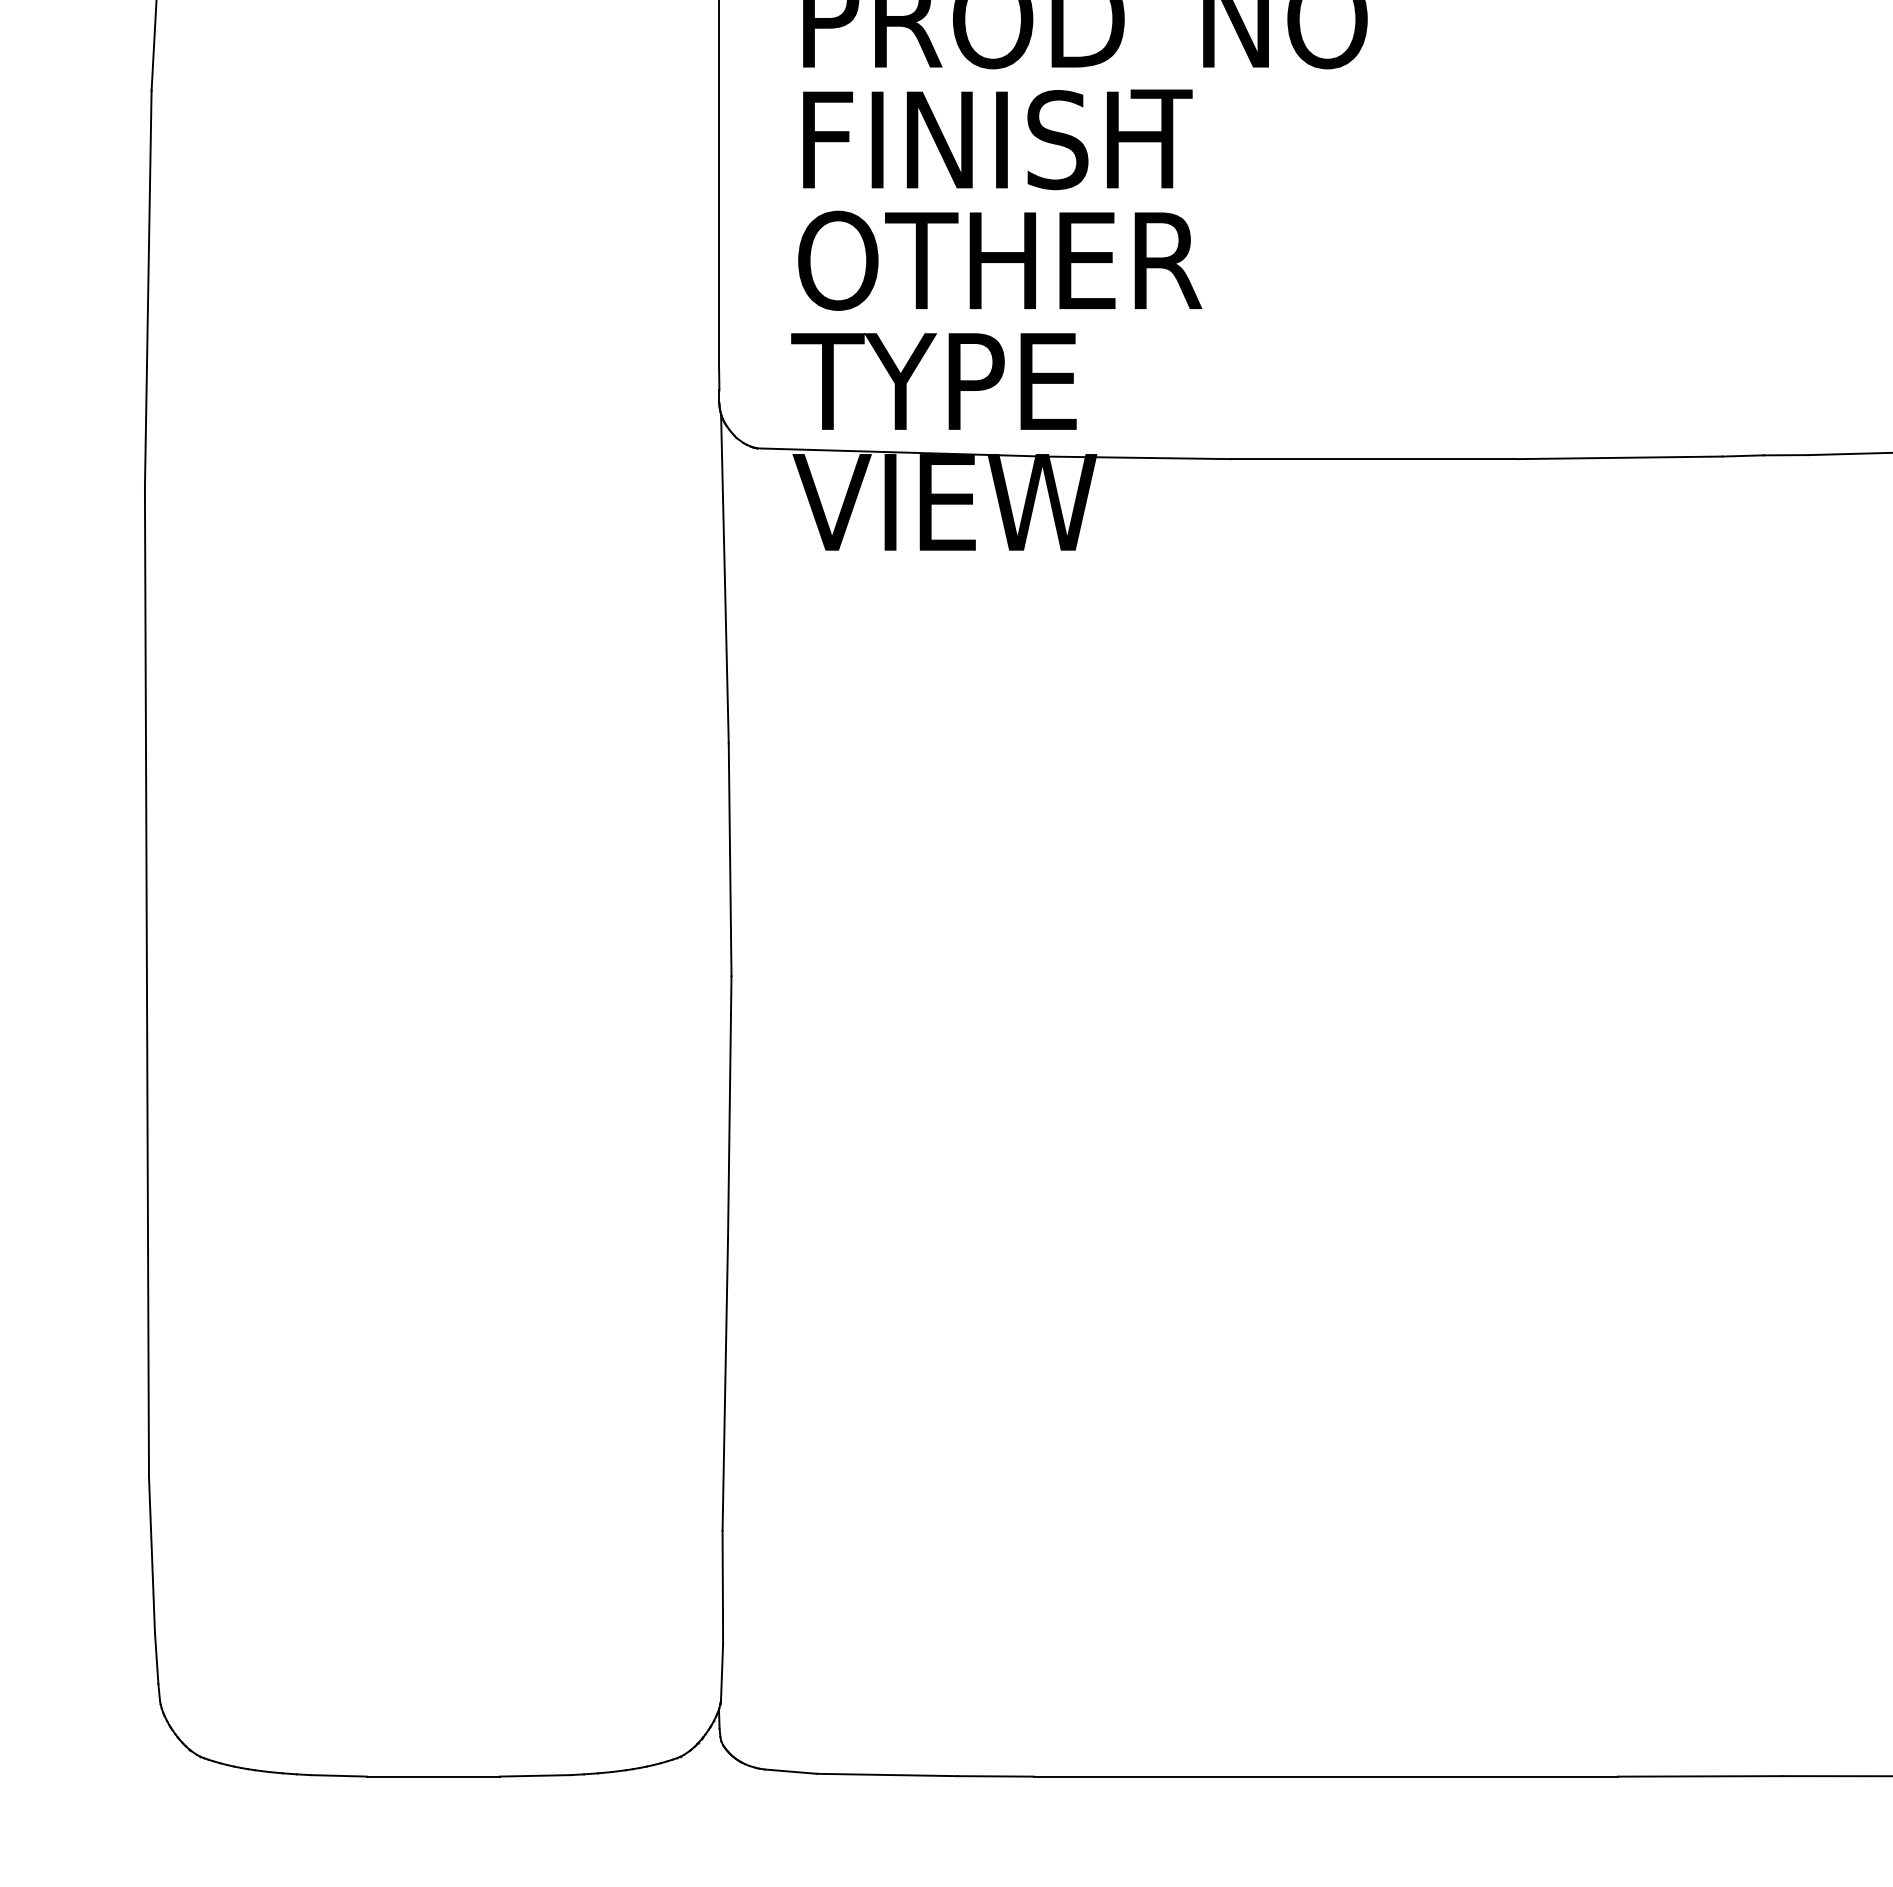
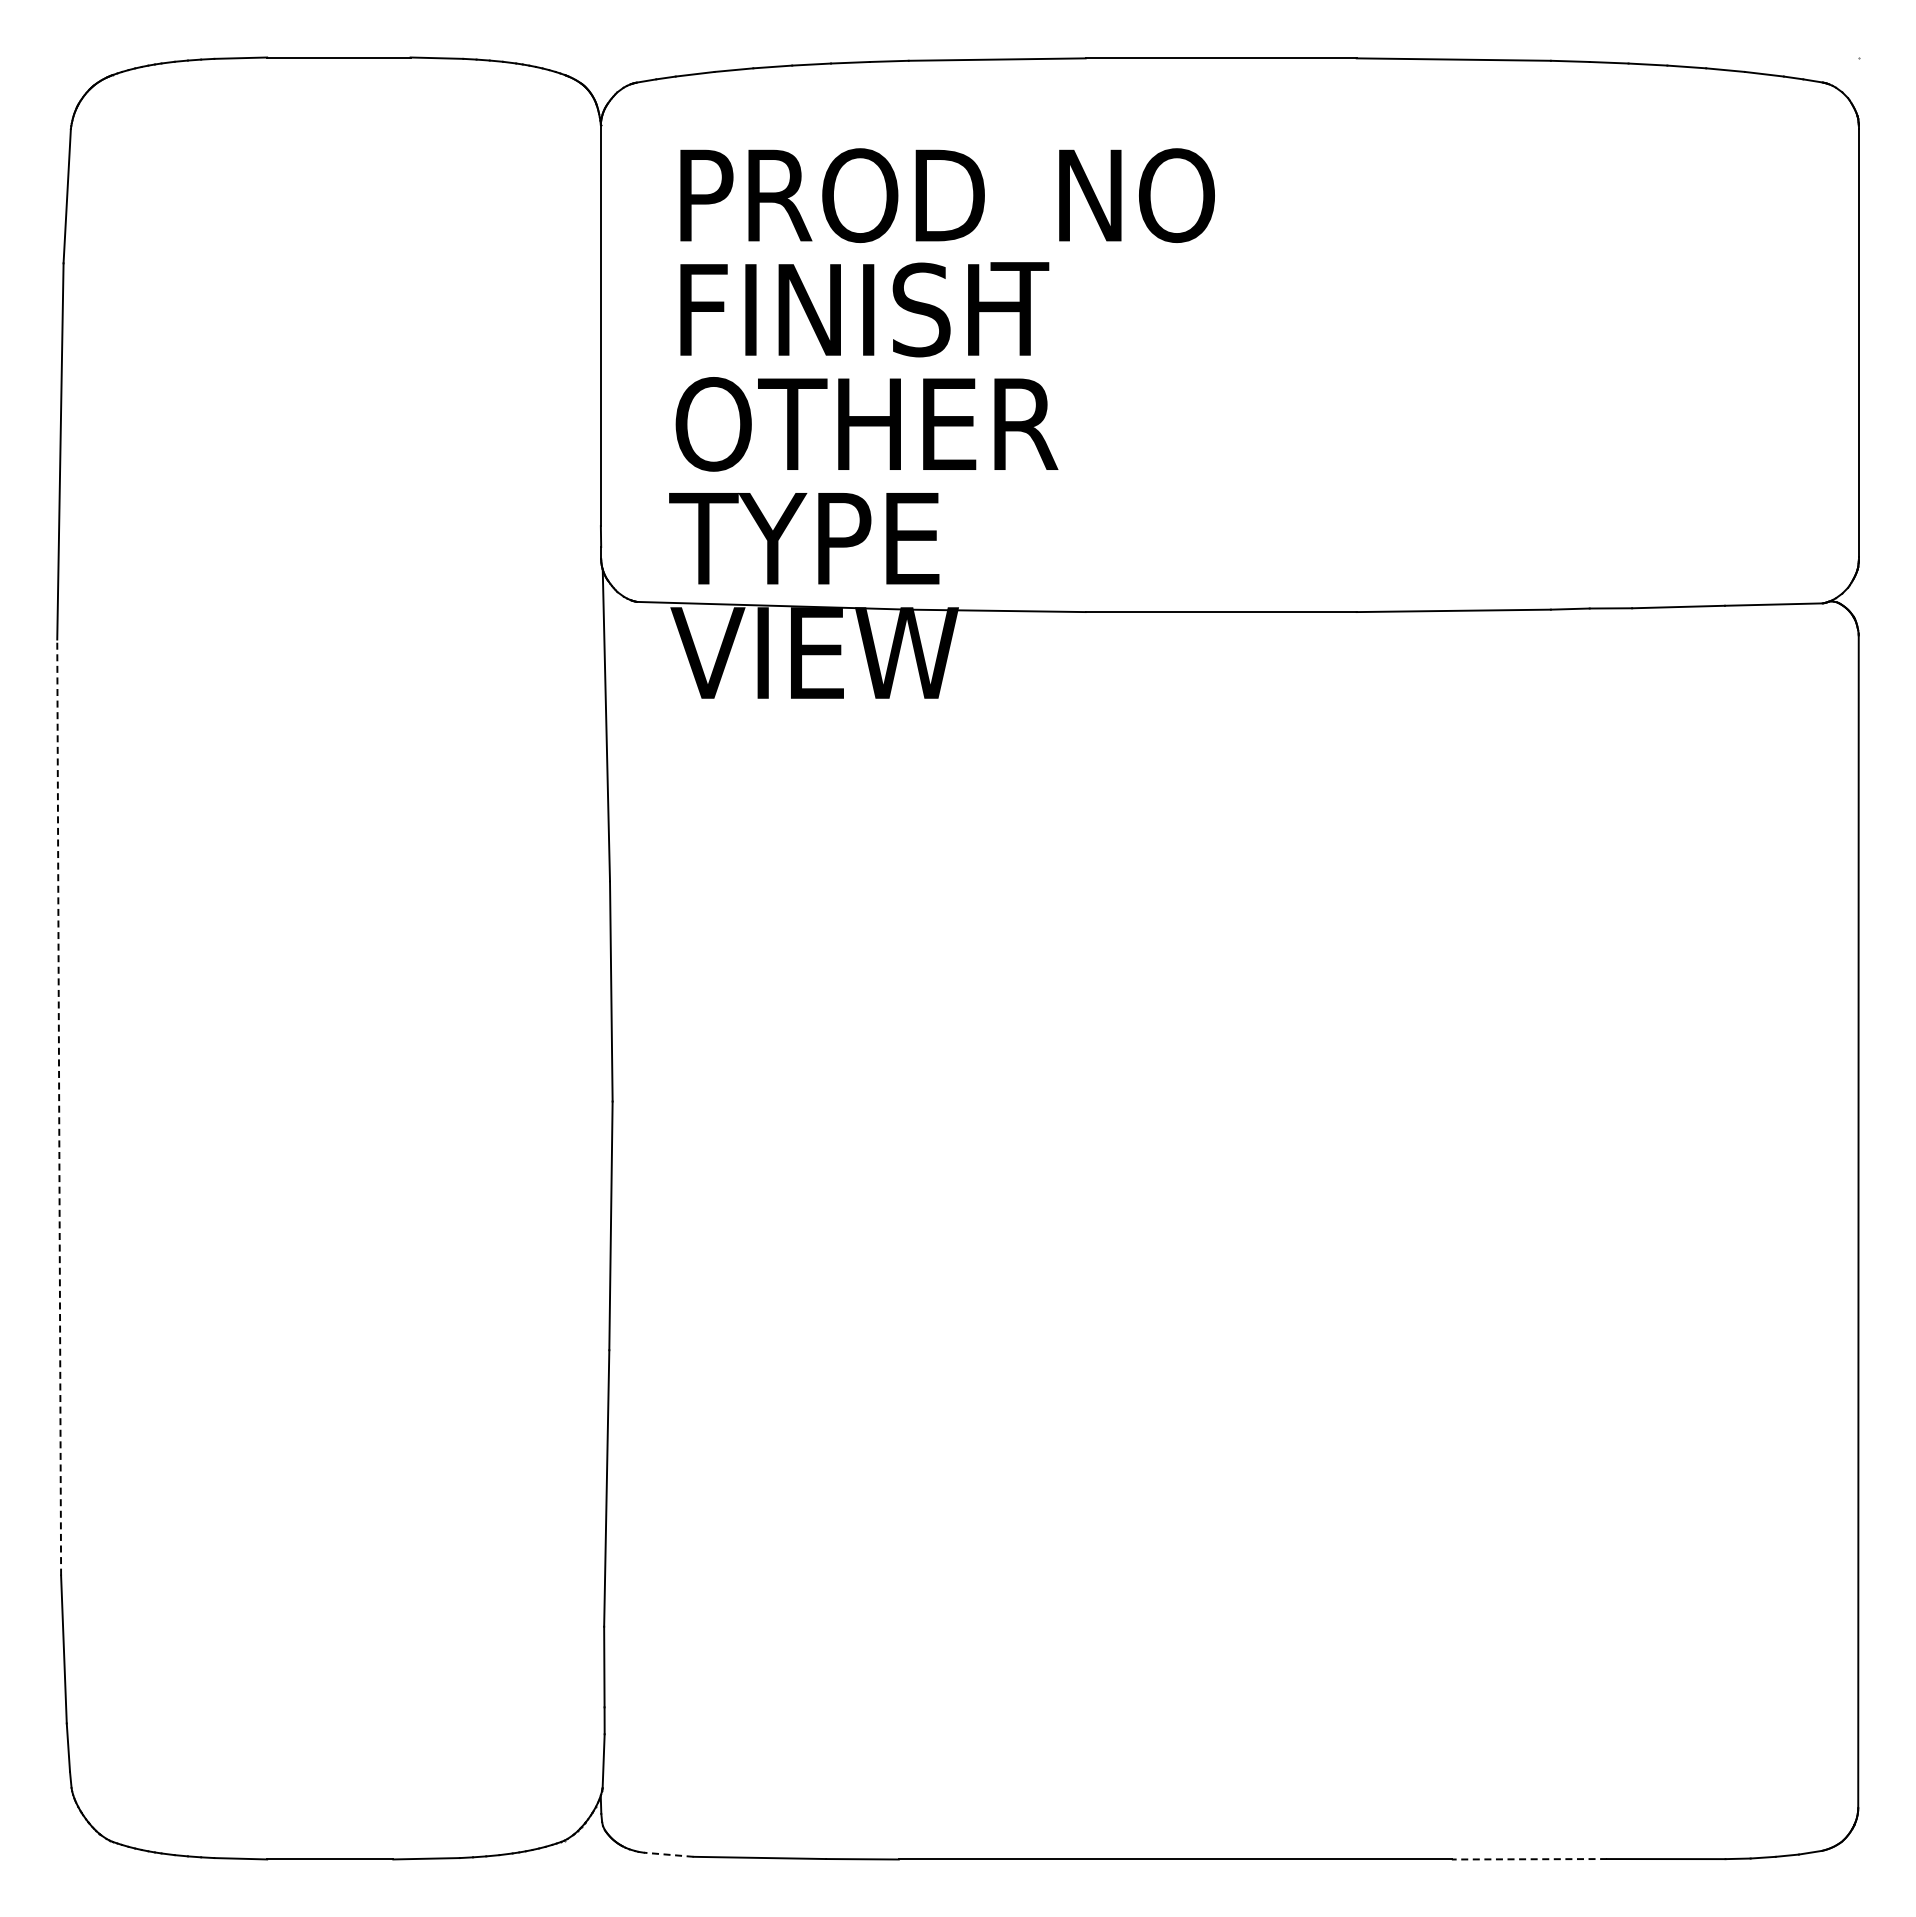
line: (147, 982) -> (59, 1107), solid -> dashed
line: (790, 1771) -> (668, 1854), solid -> dashed
line: (1699, 1776) -> (1529, 1859), solid -> dashed

